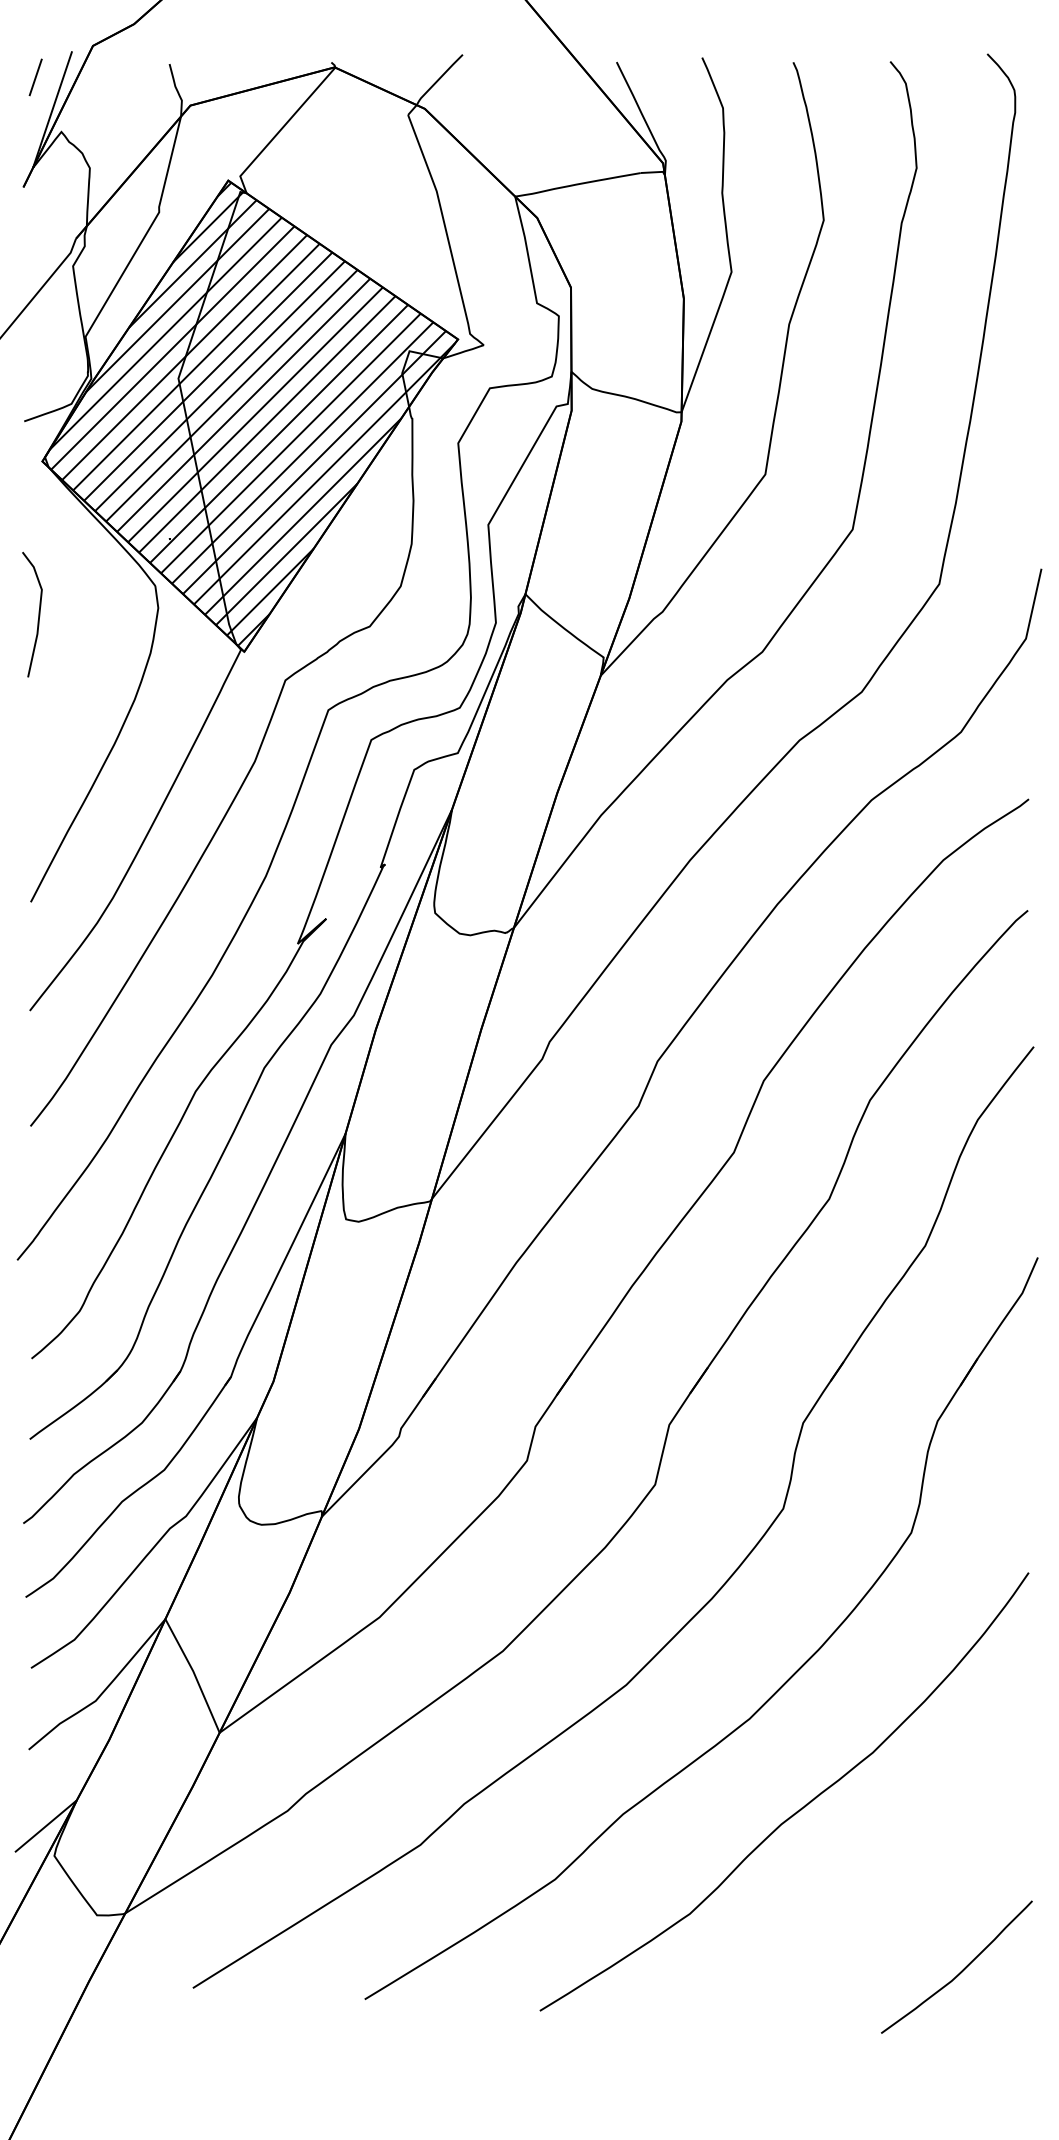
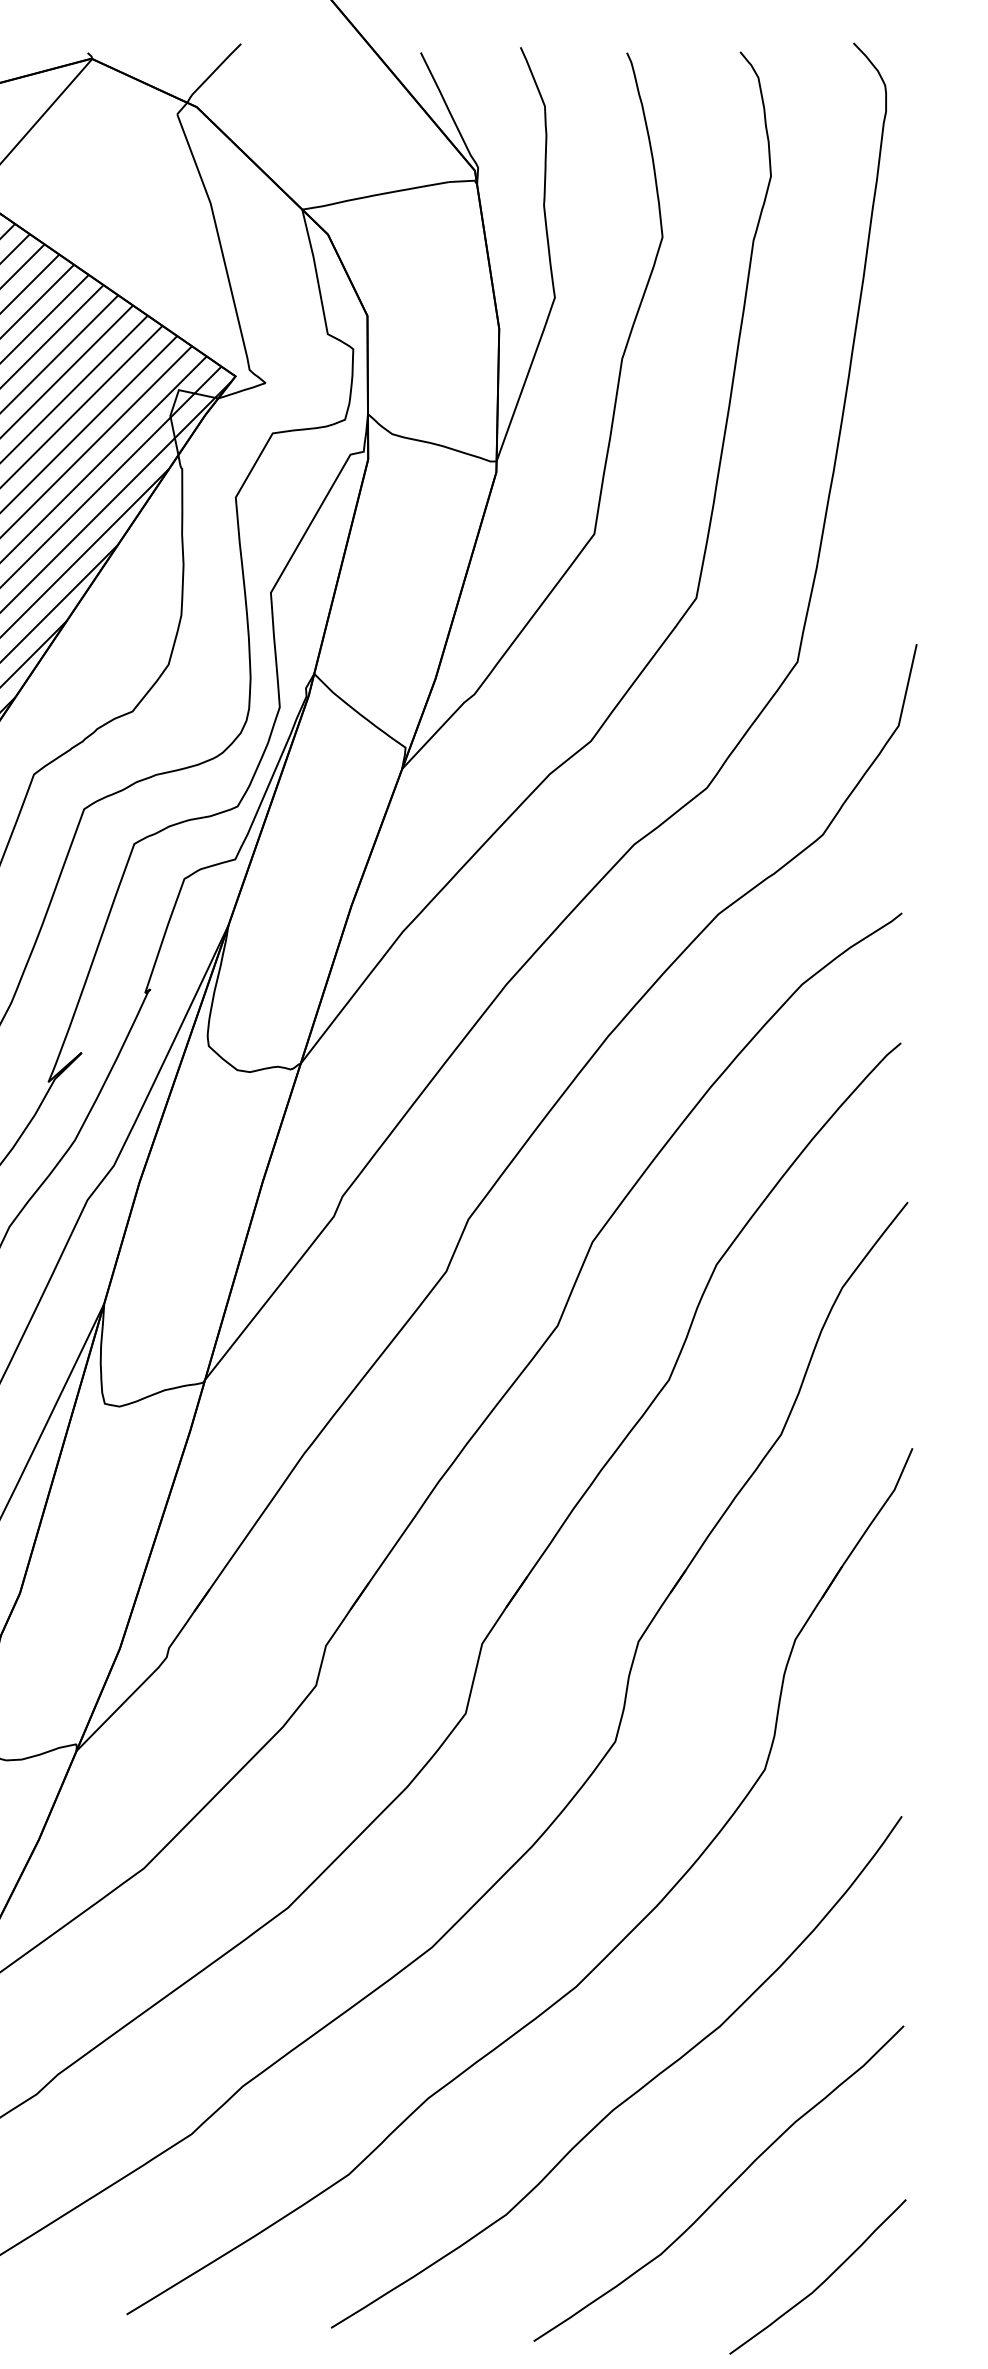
curve: (877, 1892) -> (725, 2189), added

